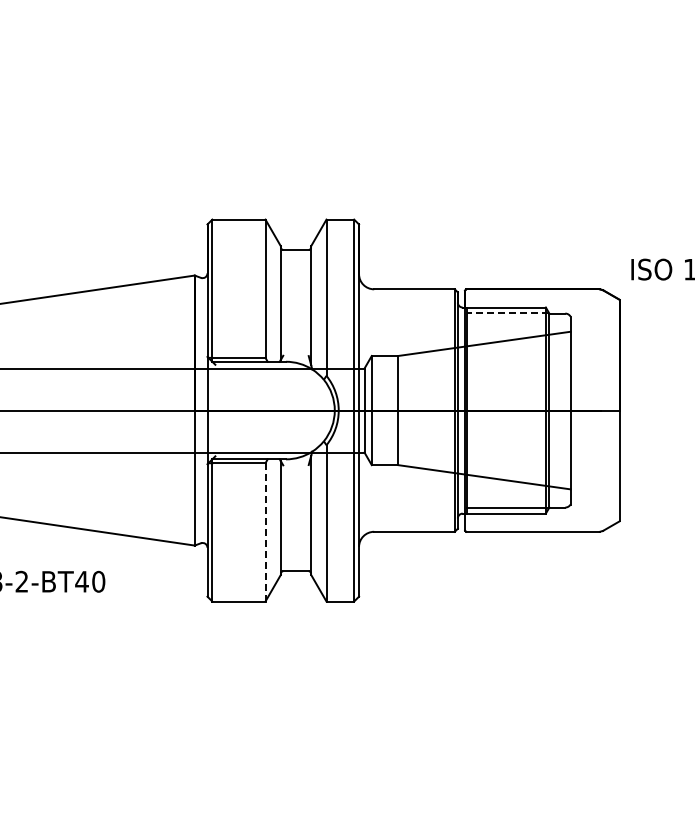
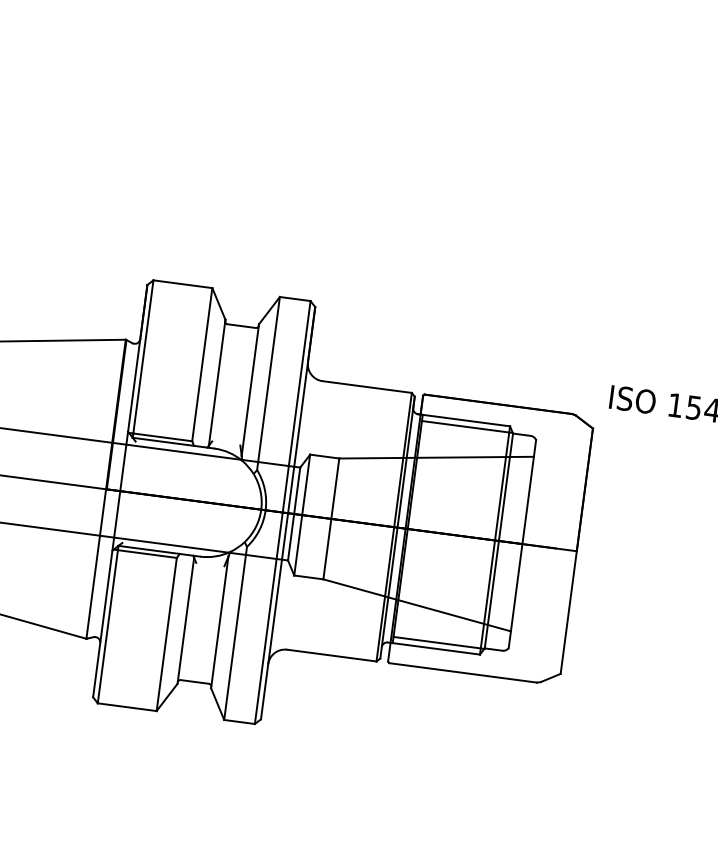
line: (507, 313) -> (466, 427), dashed -> solid
line: (265, 531) -> (166, 633), dashed -> solid

